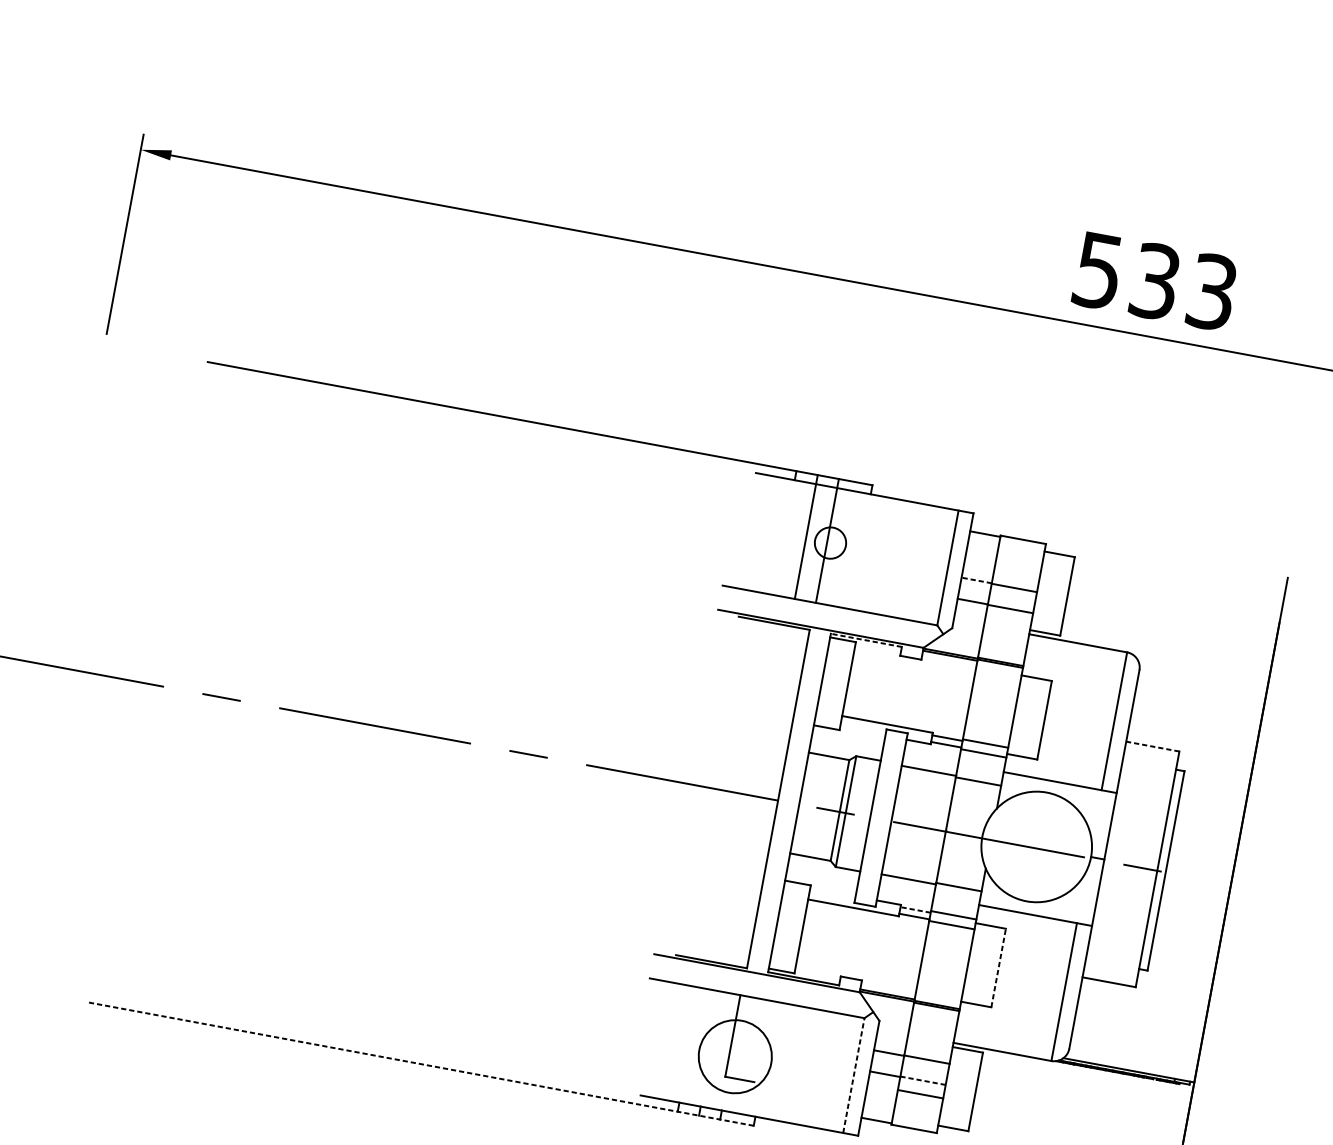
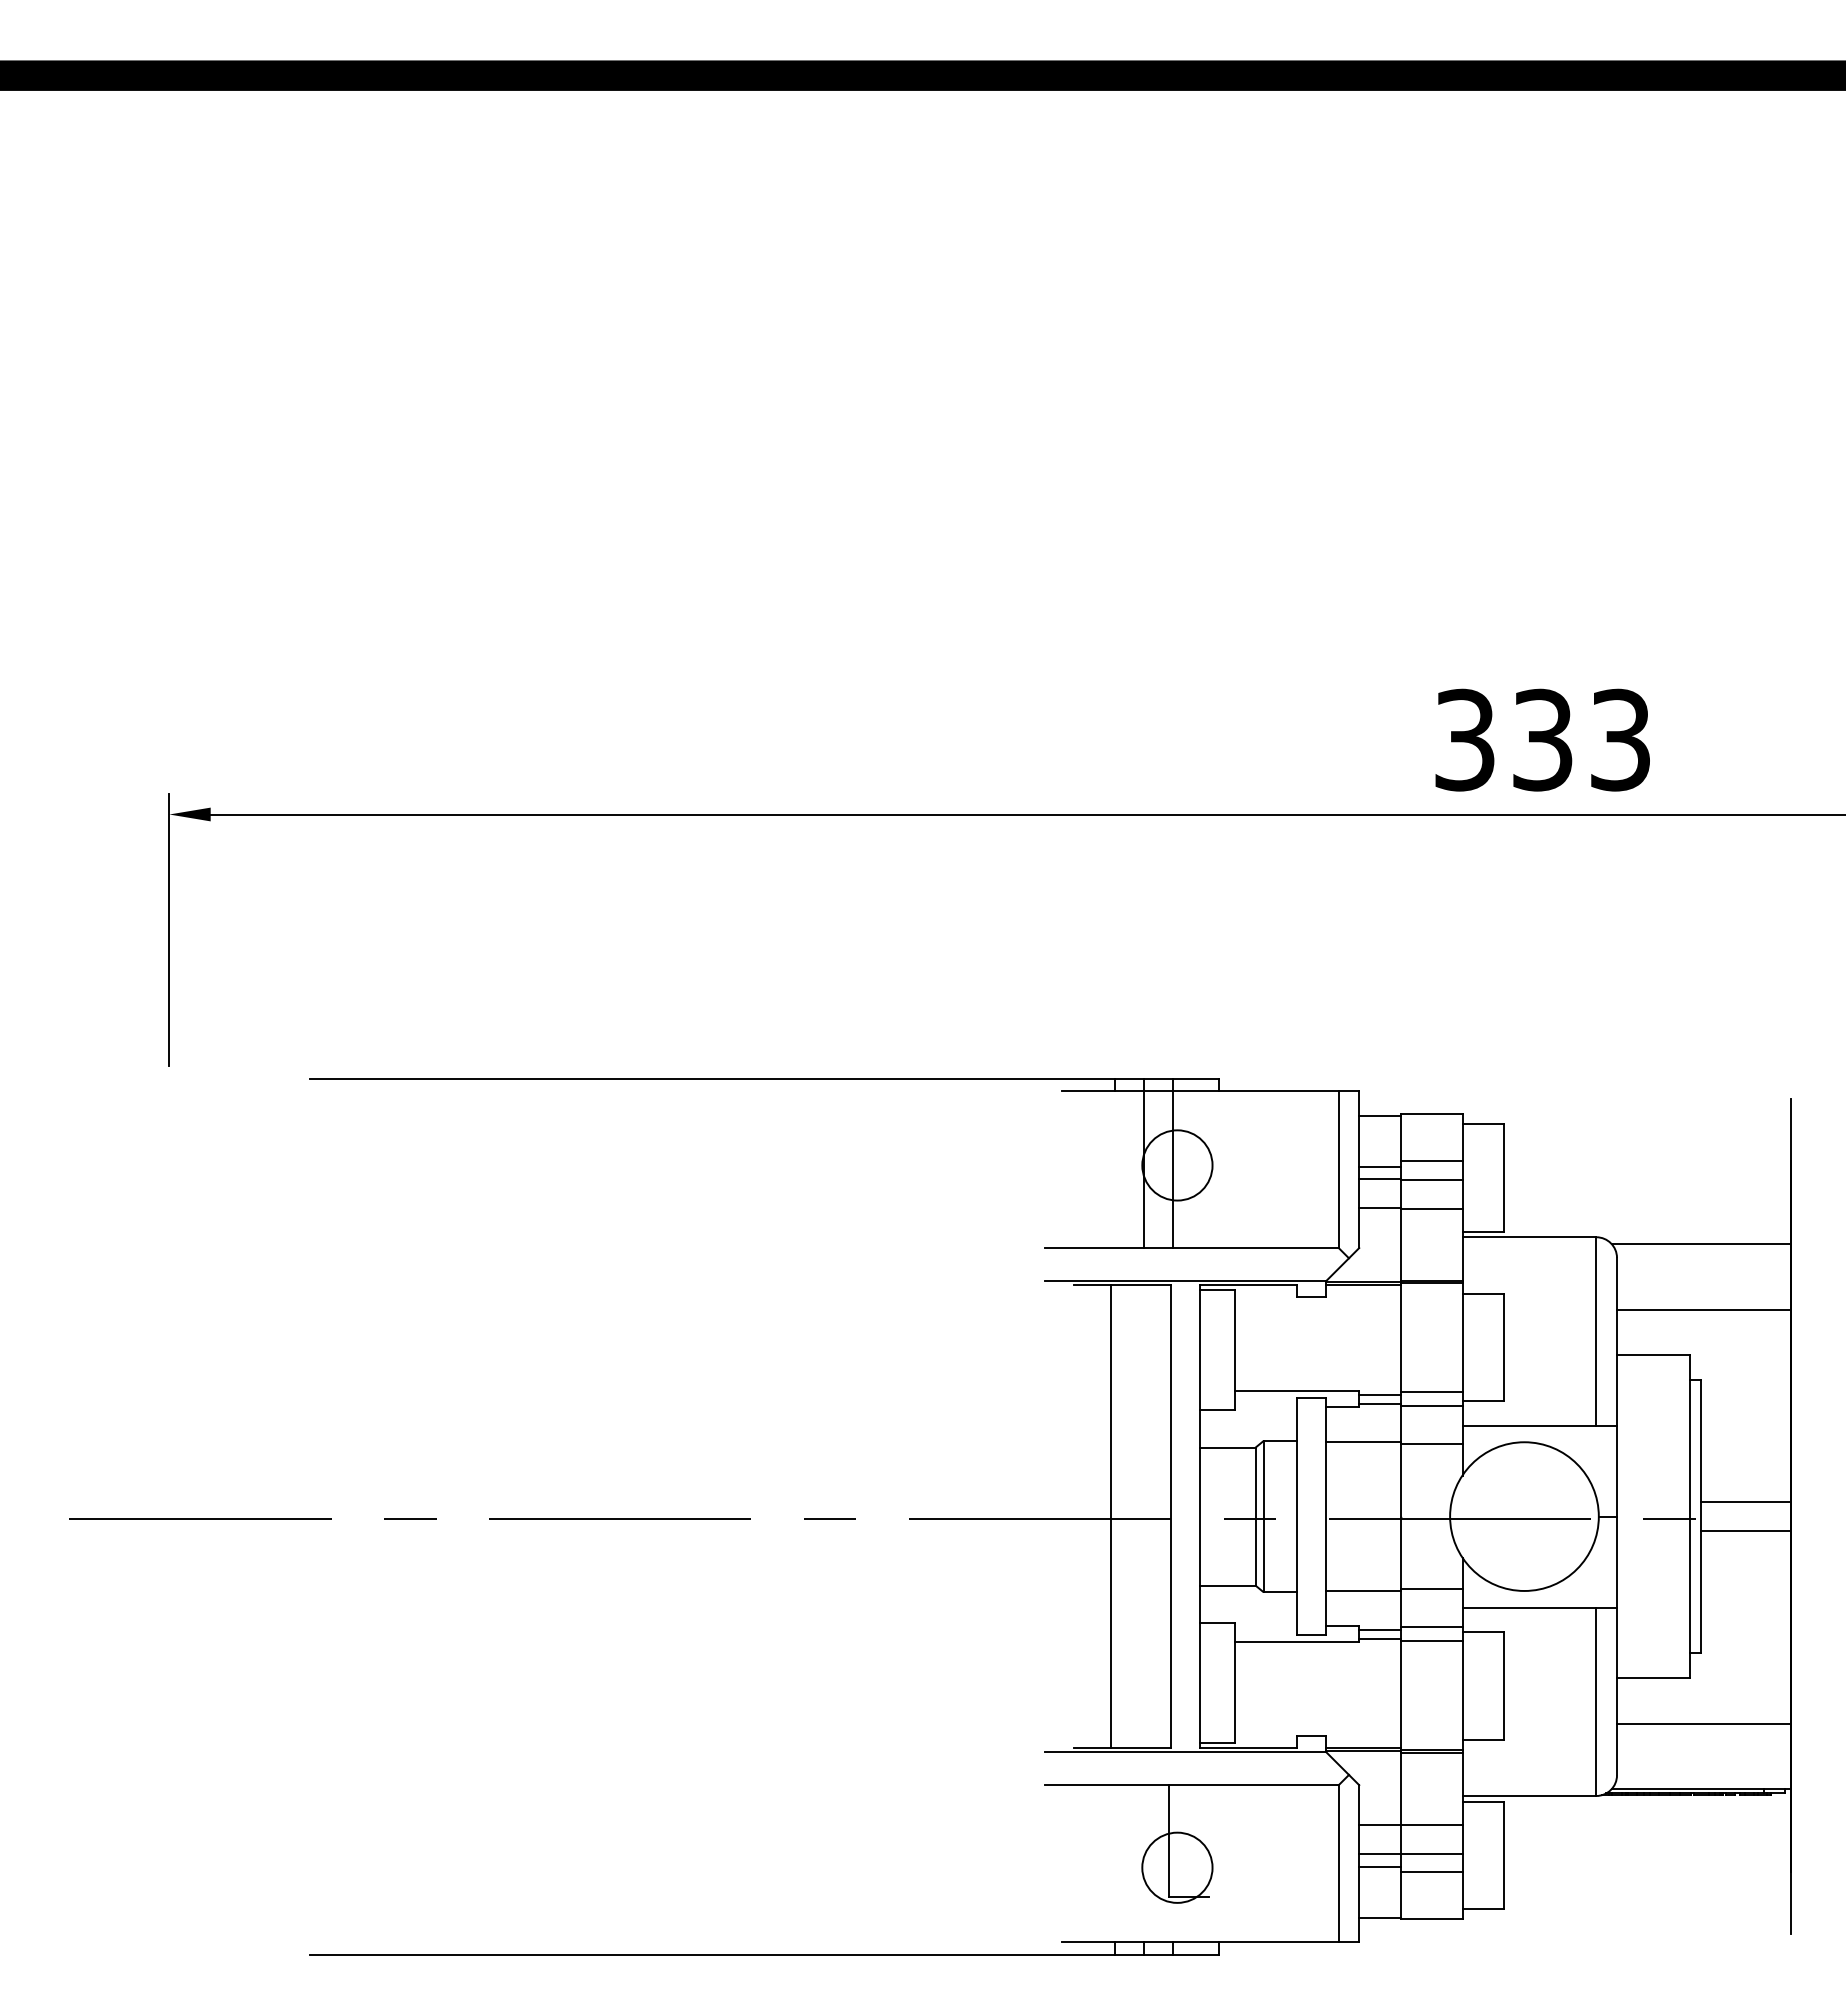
text: (1098, 270) -> (1464, 739), 533 -> 333
circle: (830, 543) -> (1177, 1165), size x1.67
line: (978, 571) -> (1379, 1166), added
line: (1016, 574) -> (1431, 1161), added
line: (976, 580) -> (1379, 1179), dashed -> solid
line: (866, 640) -> (1248, 1285), dashed -> solid
line: (1202, 671) -> (1700, 1243), added
line: (1195, 719) -> (1703, 1309), added
line: (1152, 746) -> (1652, 1355), dashed -> solid
line: (734, 790) -> (1111, 1516), added
line: (1200, 866) -> (1745, 1502), added
line: (1196, 887) -> (1745, 1531), added
line: (915, 909) -> (1379, 1629), dashed -> solid
line: (998, 968) -> (1503, 1686), dashed -> solid
line: (1139, 1022) -> (1703, 1723), added
circle: (735, 1056) -> (1177, 1867), size x0.71
line: (420, 1064) -> (763, 1954), dashed -> solid
line: (853, 1075) -> (1338, 1863), dashed -> solid
line: (923, 1080) -> (1431, 1853), dashed -> solid
line: (883, 1083) -> (1379, 1866), added

